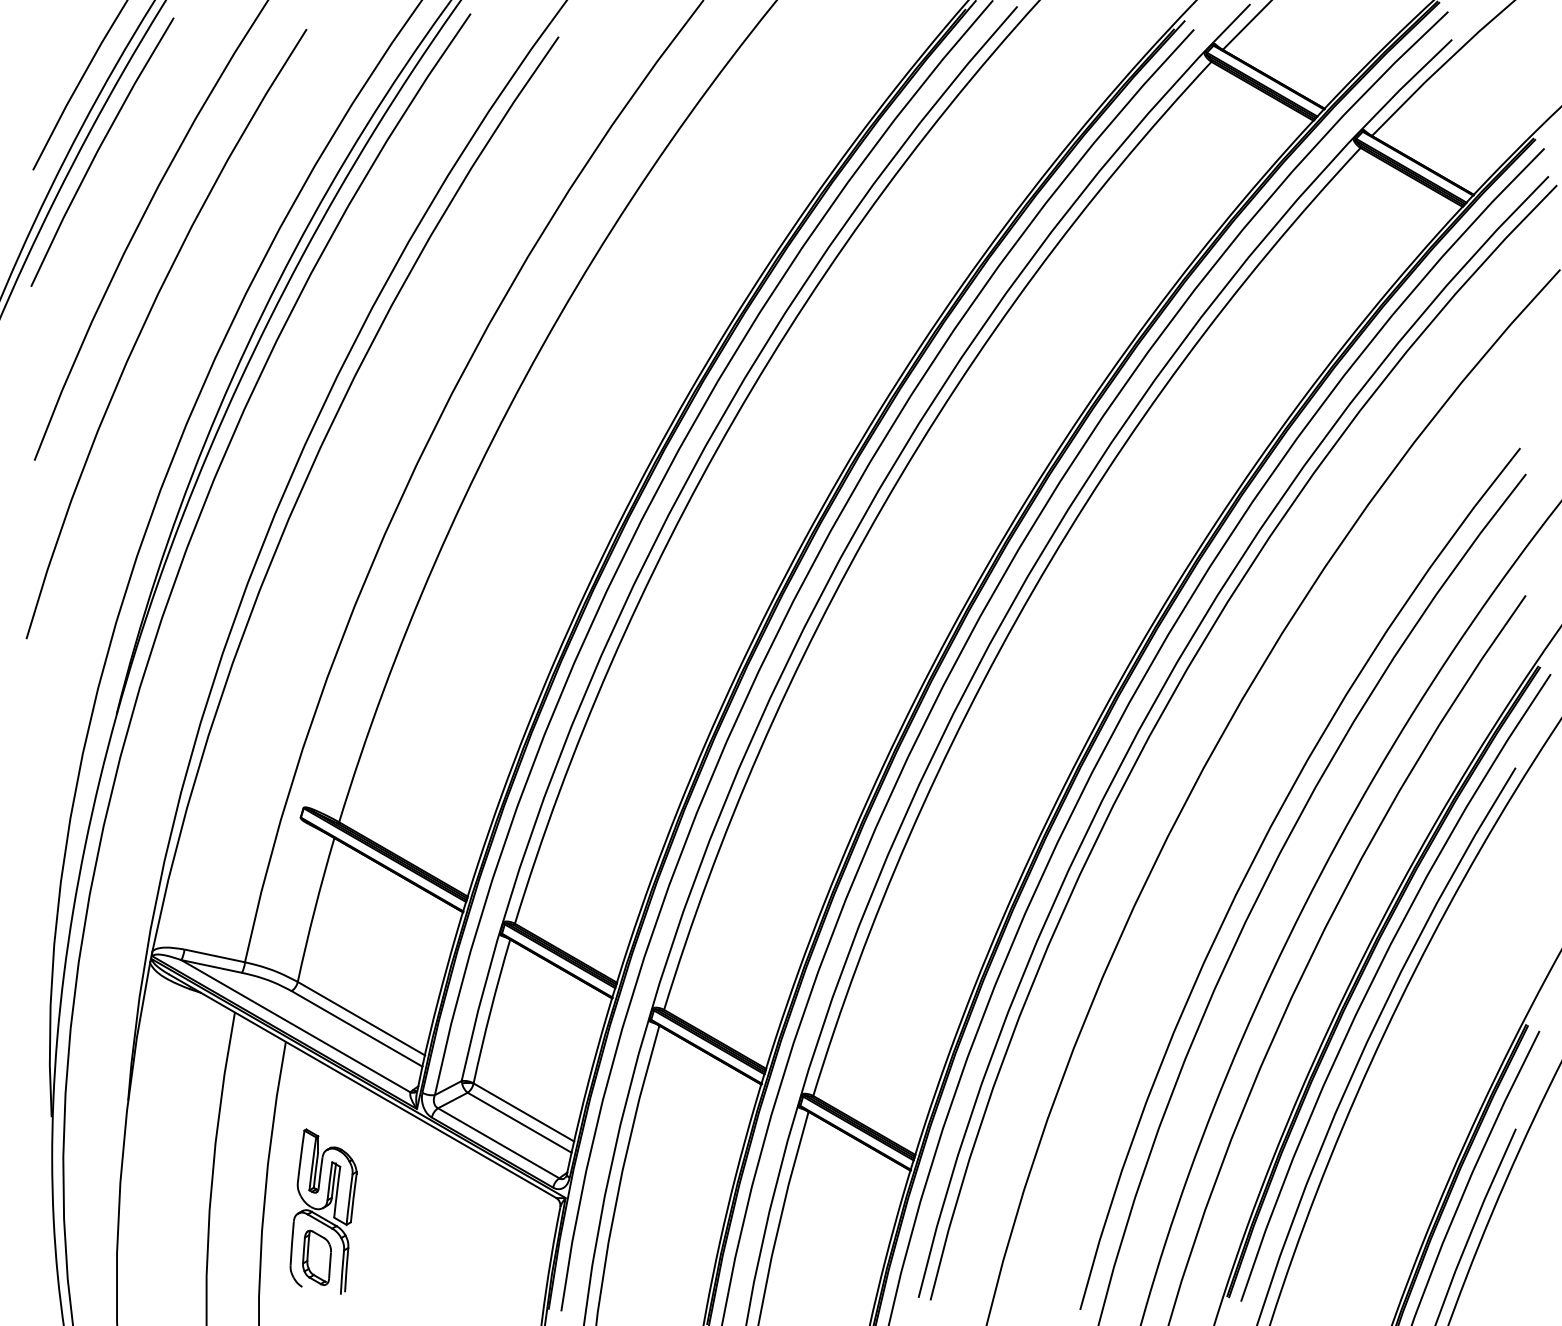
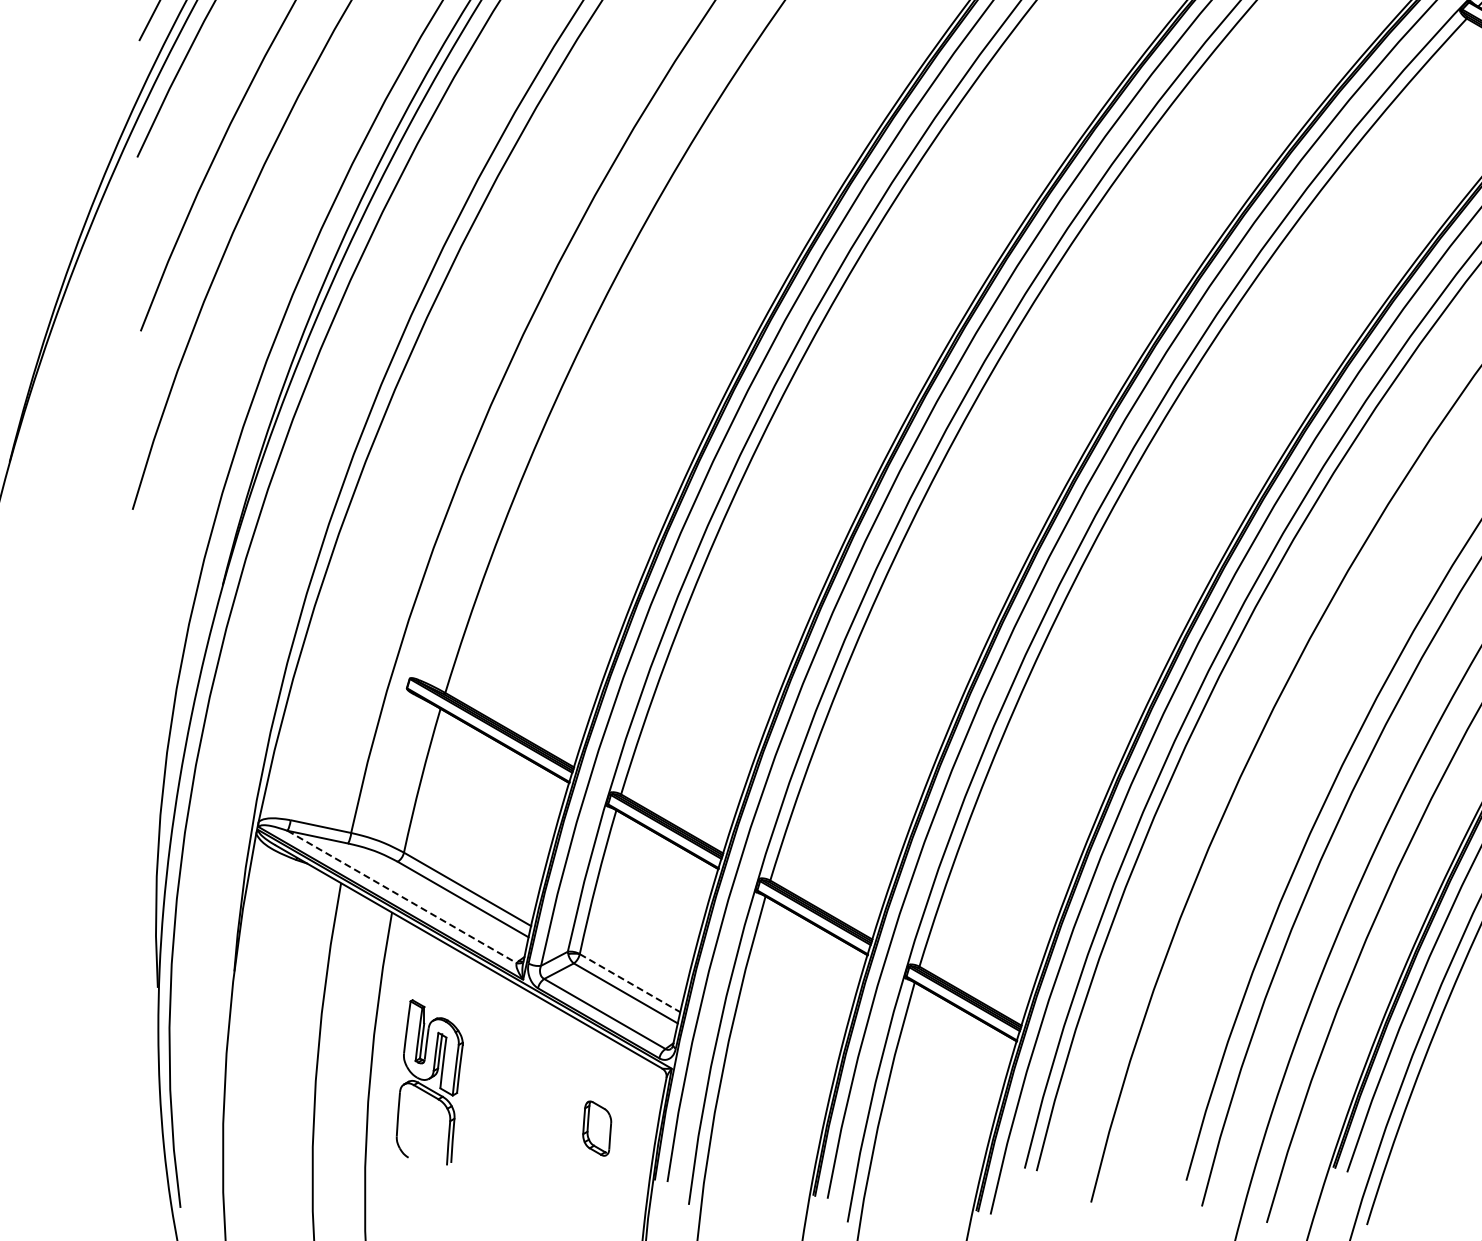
line: (296, 1026) -> (402, 897), solid -> dashed
line: (524, 1112) -> (630, 983), solid -> dashed
part: (316, 1257) -> (596, 1128), moved

